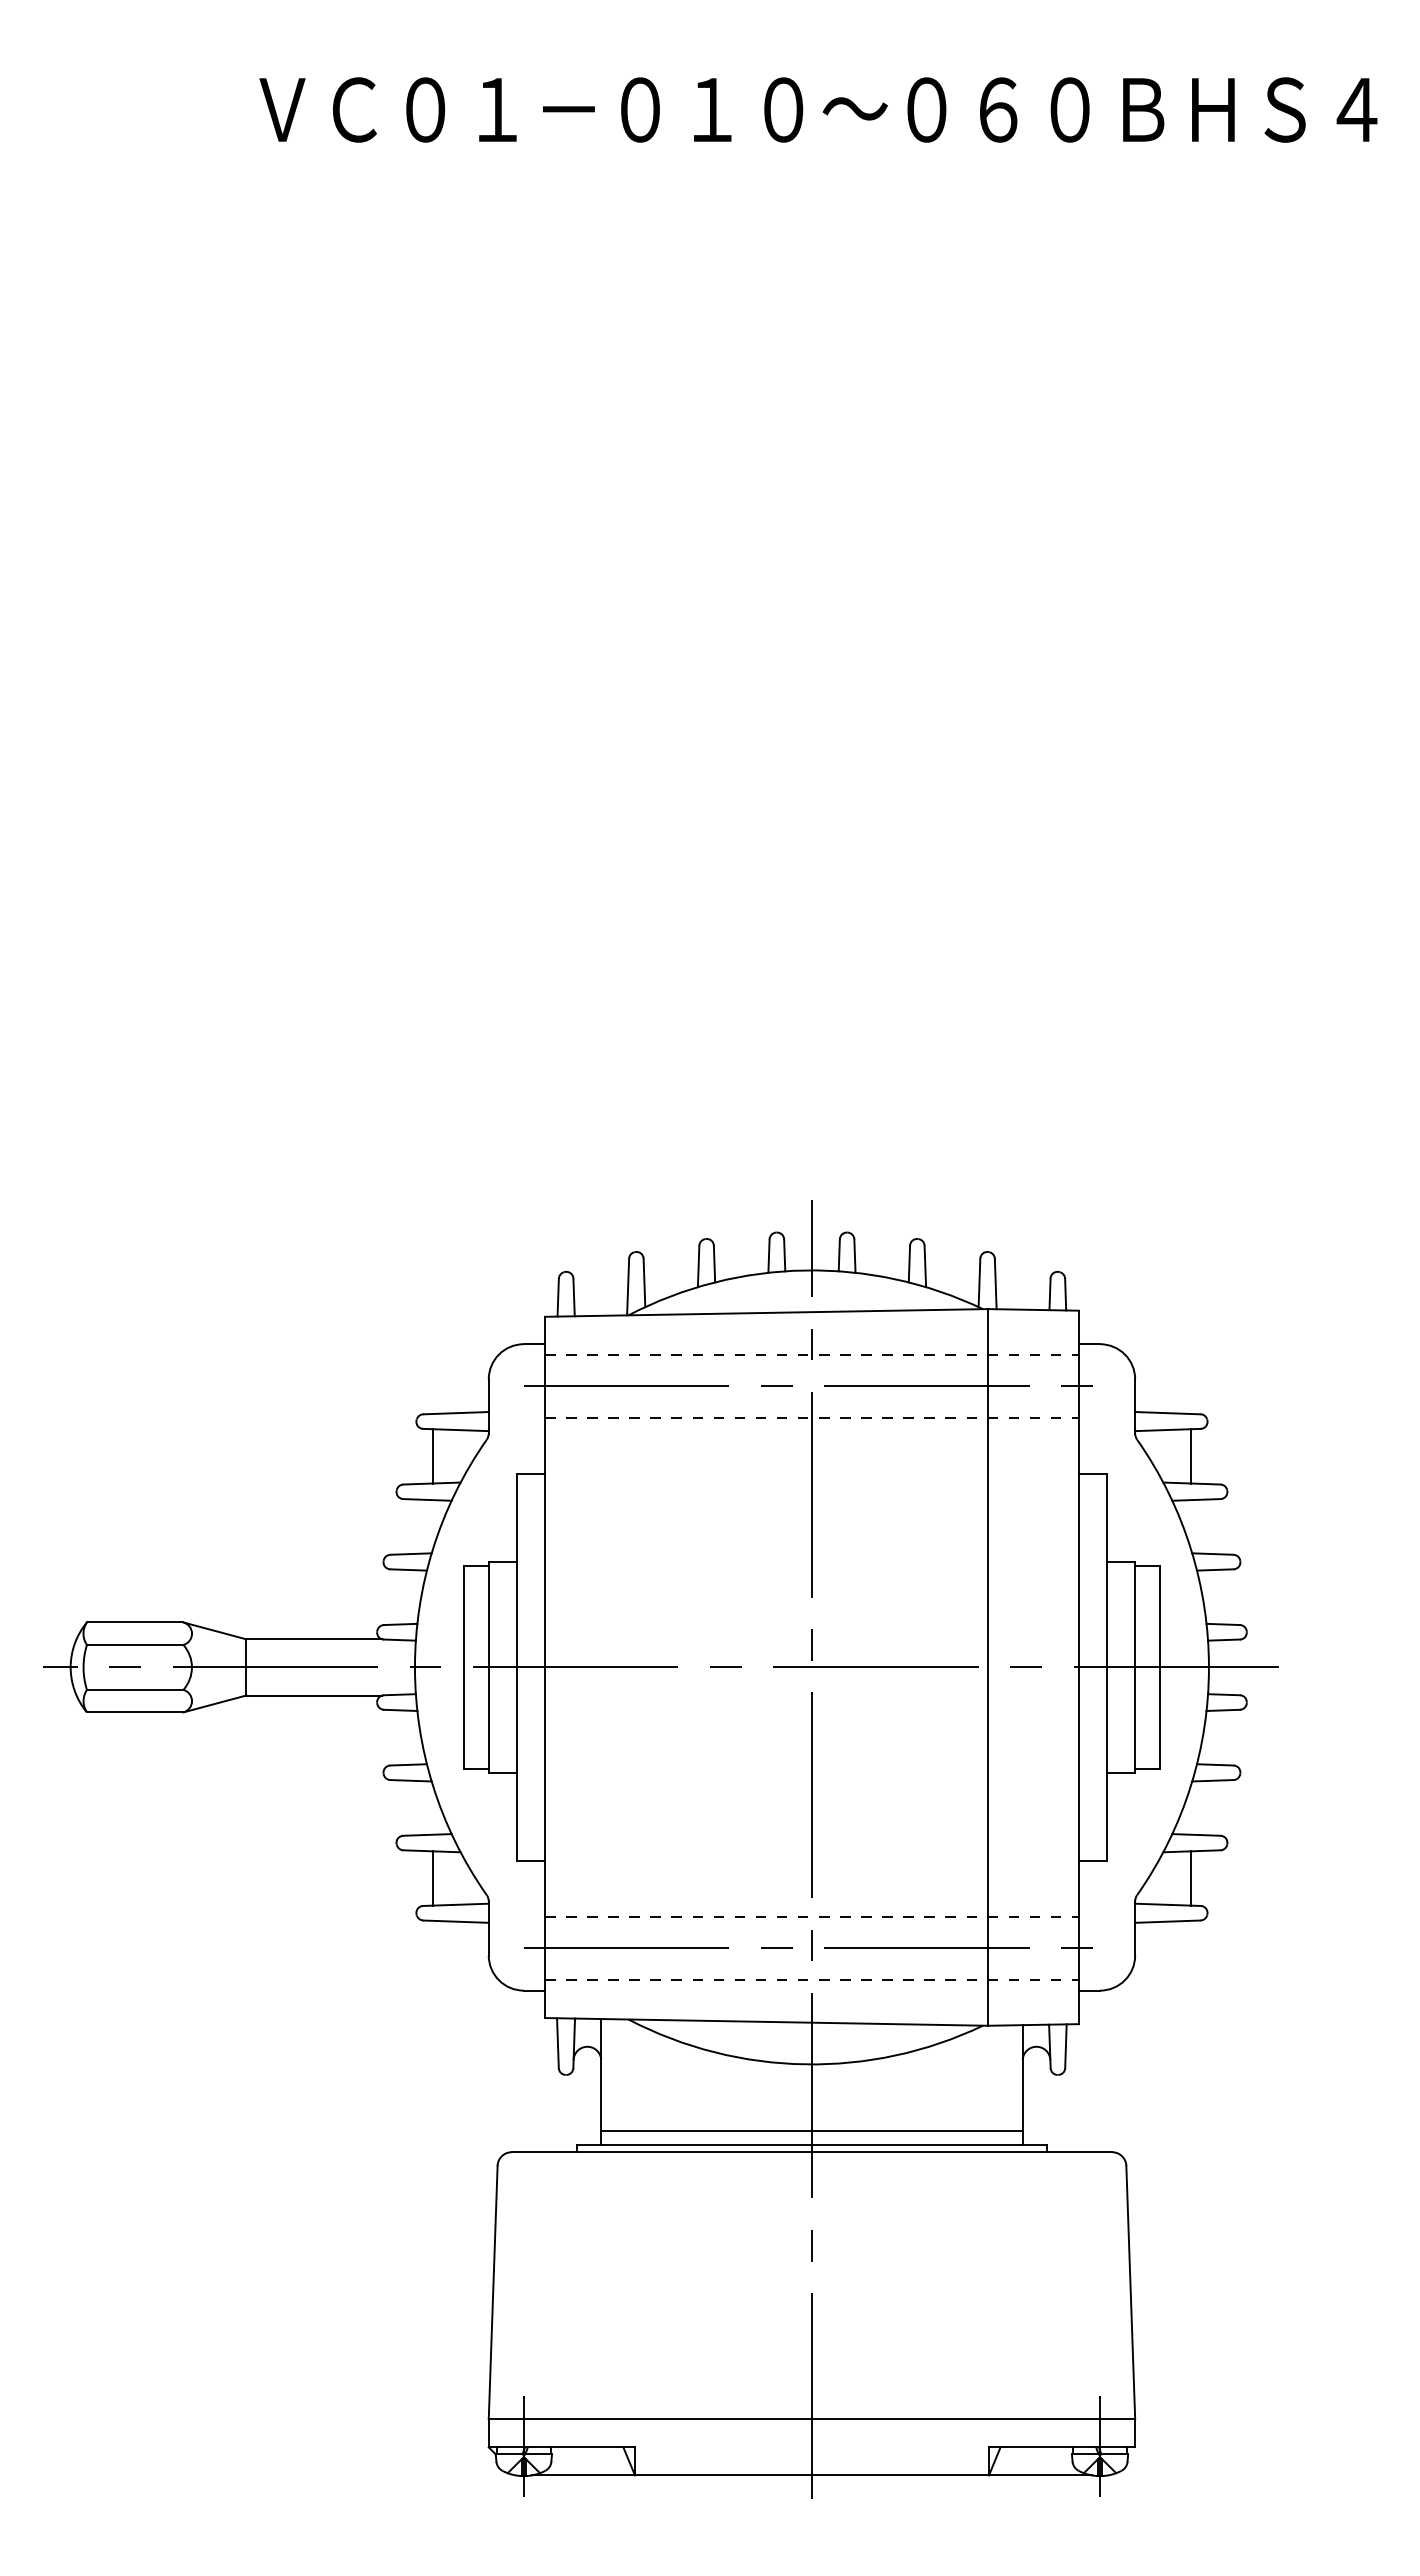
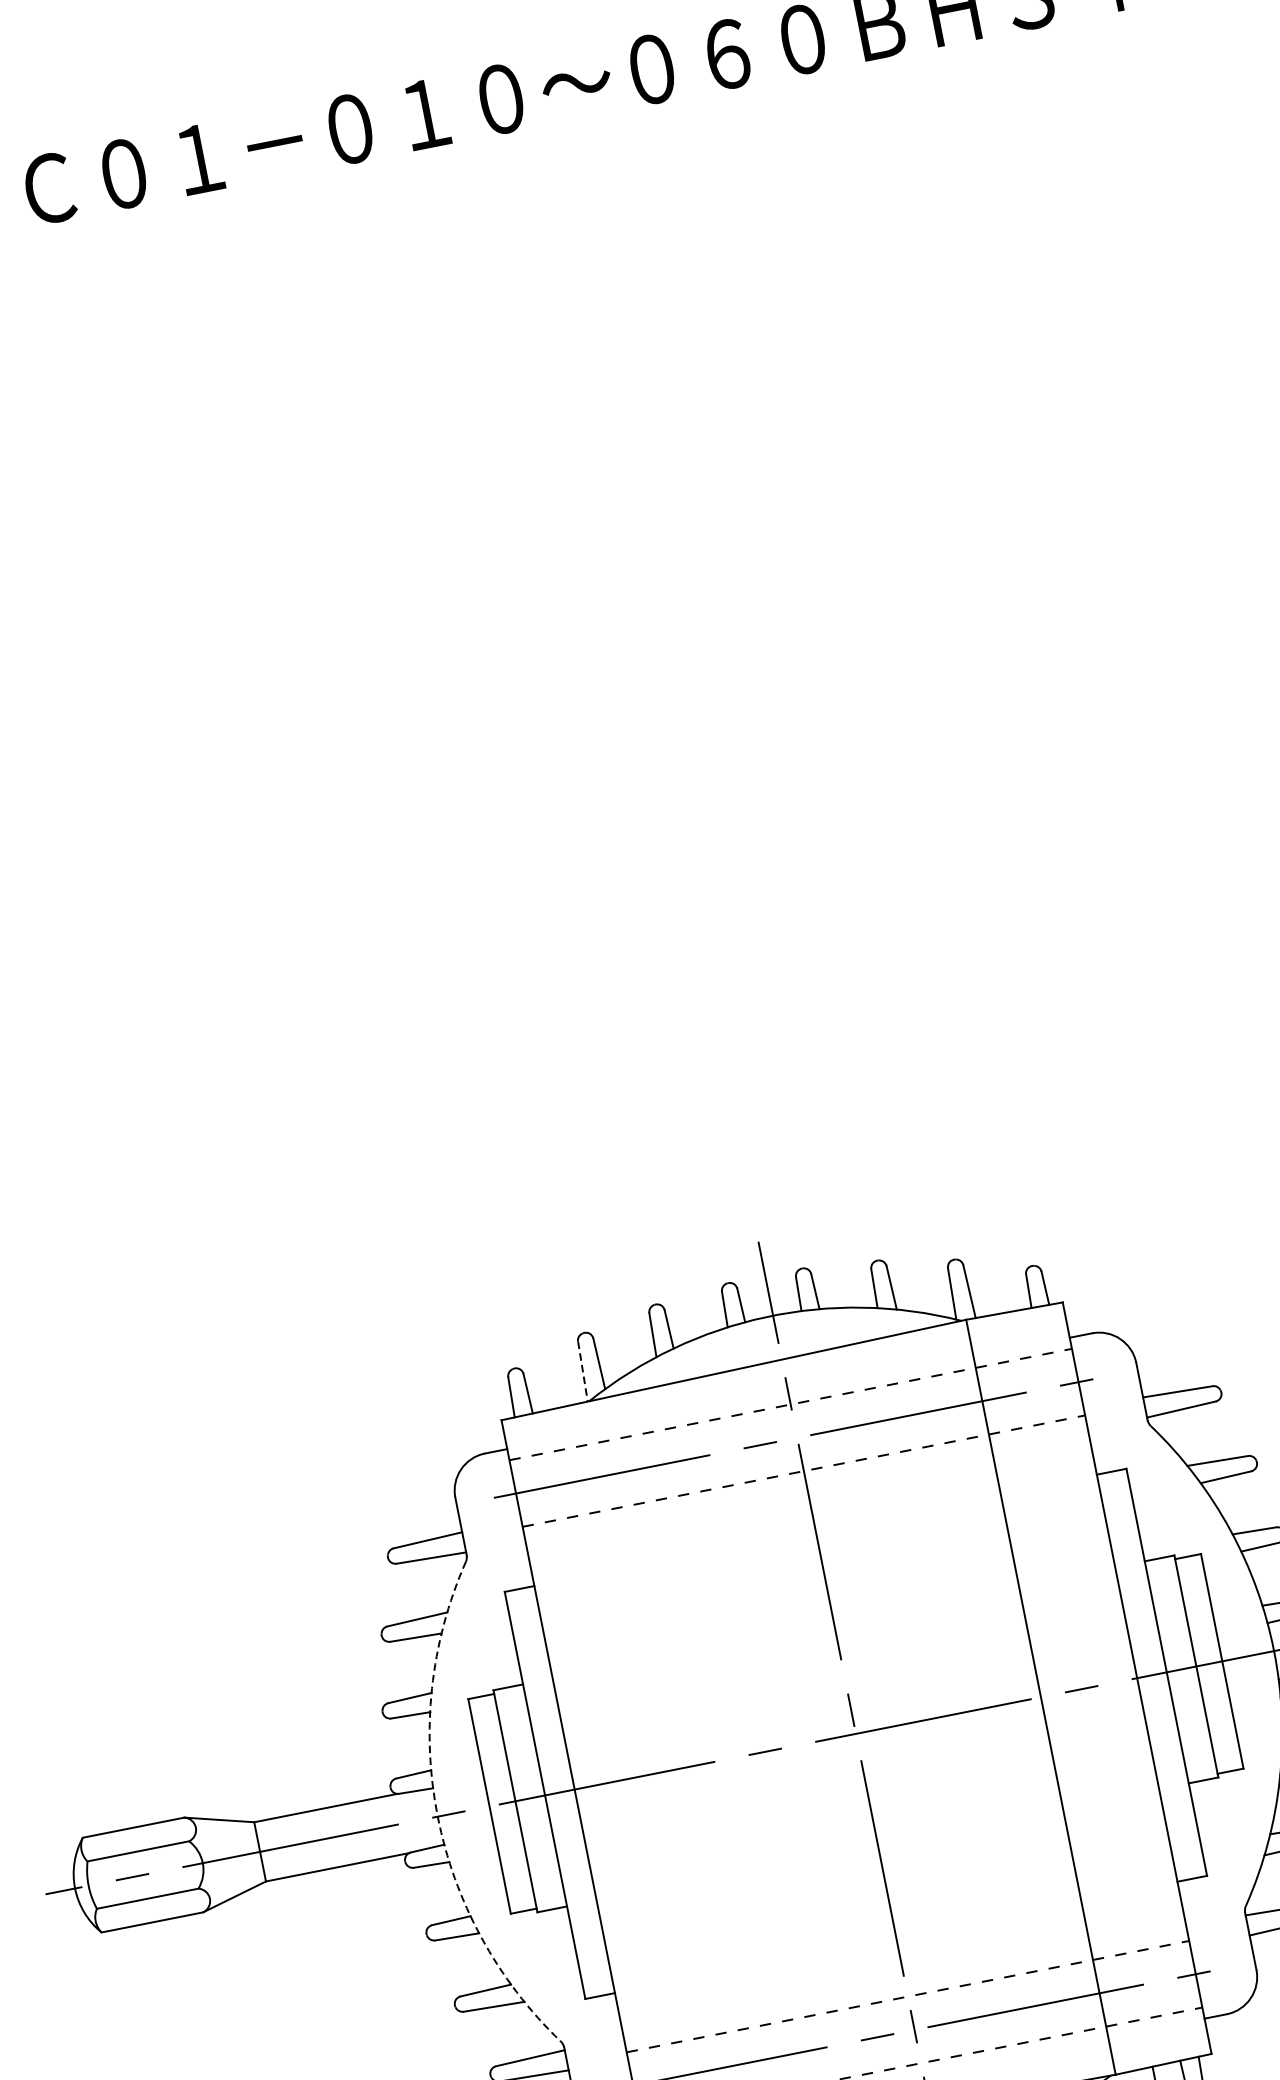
line: (628, 1287) -> (583, 1371), solid -> dashed
line: (432, 1456) -> (412, 1590), removed
line: (1191, 1456) -> (1211, 1432), removed
arc: (414, 1667) -> (437, 1816), solid -> dashed
line: (432, 1878) -> (500, 2035), removed

